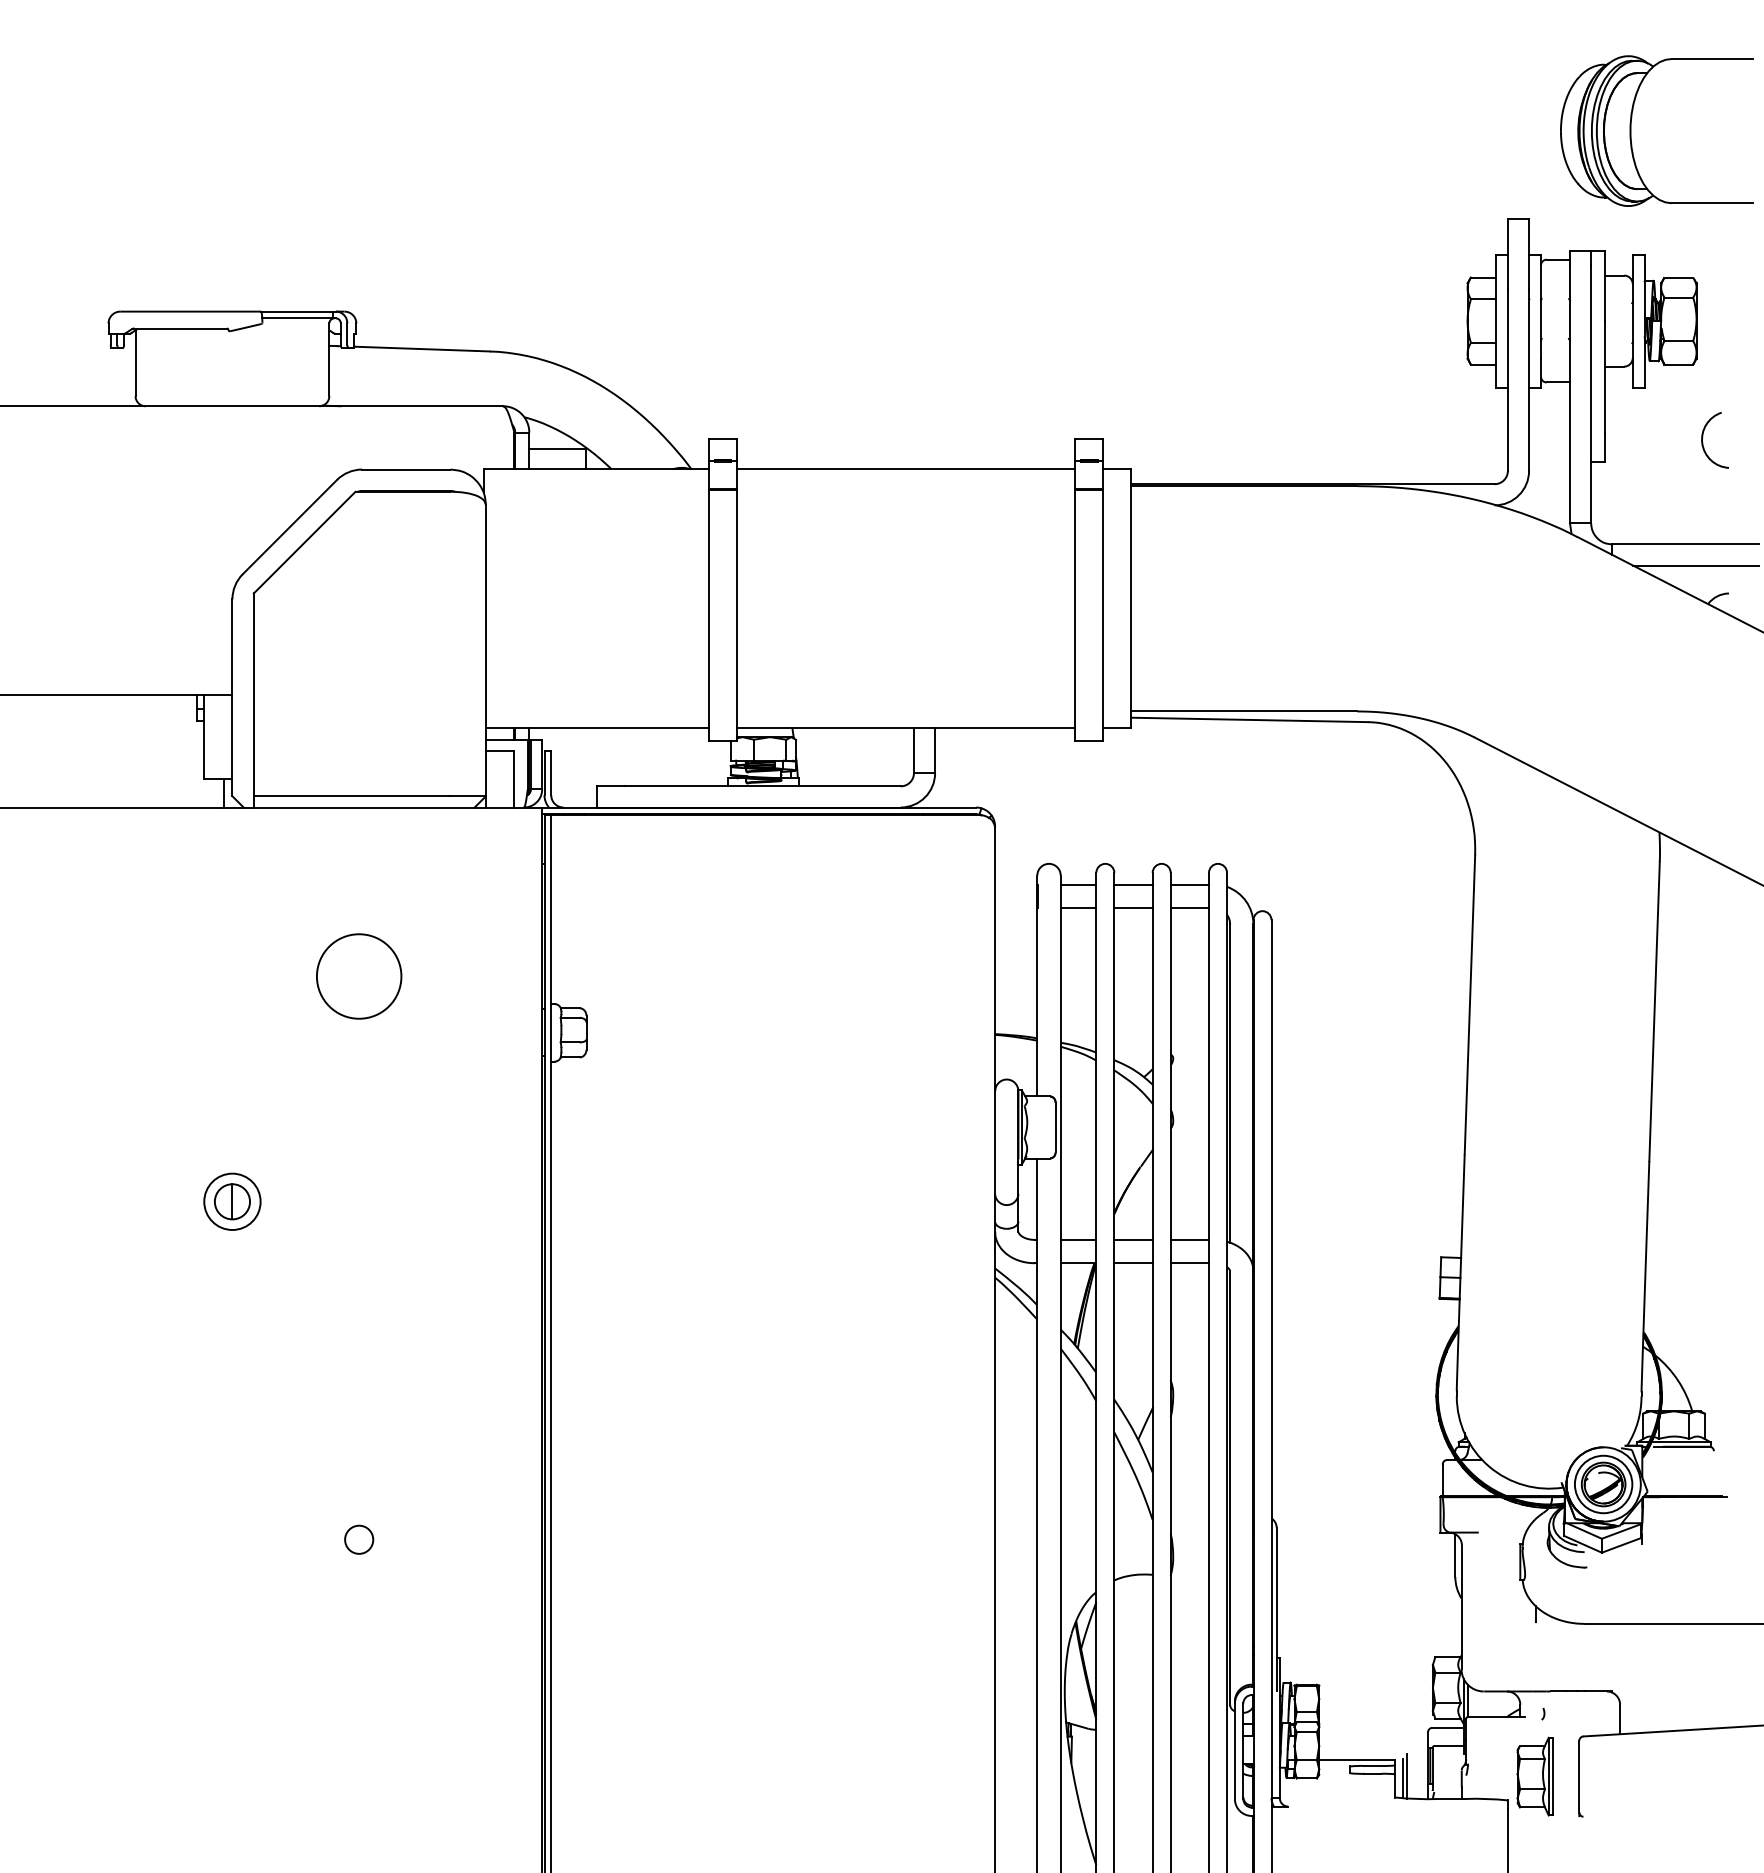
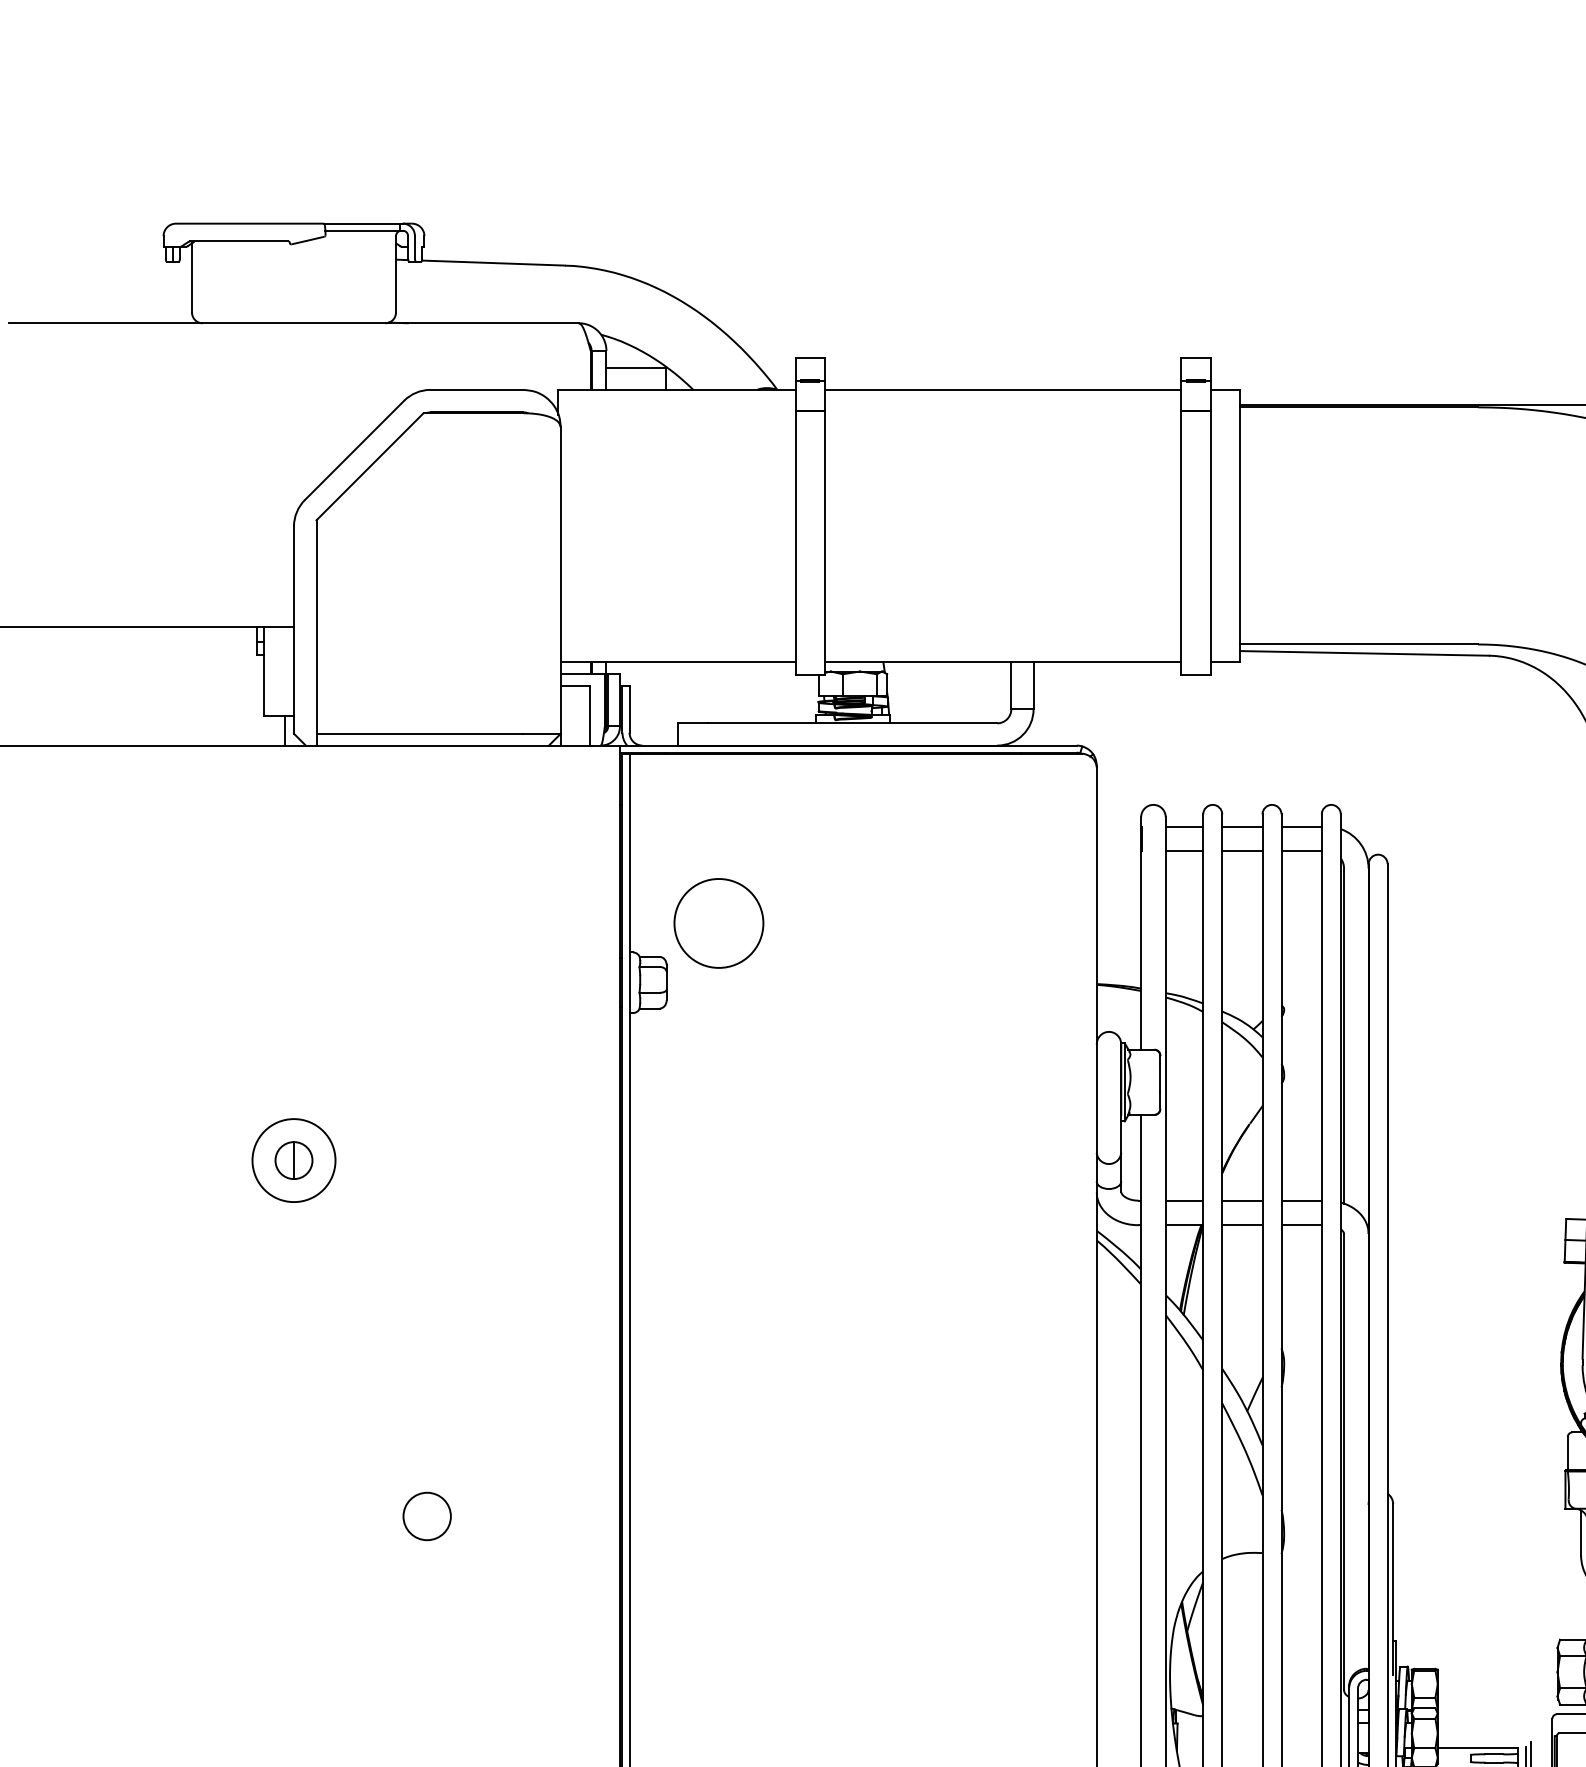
circle: (359, 976) -> (719, 923), moved
circle: (232, 1201) -> (294, 1160), size x1.4
circle: (359, 1539) -> (427, 1515), size x1.6

